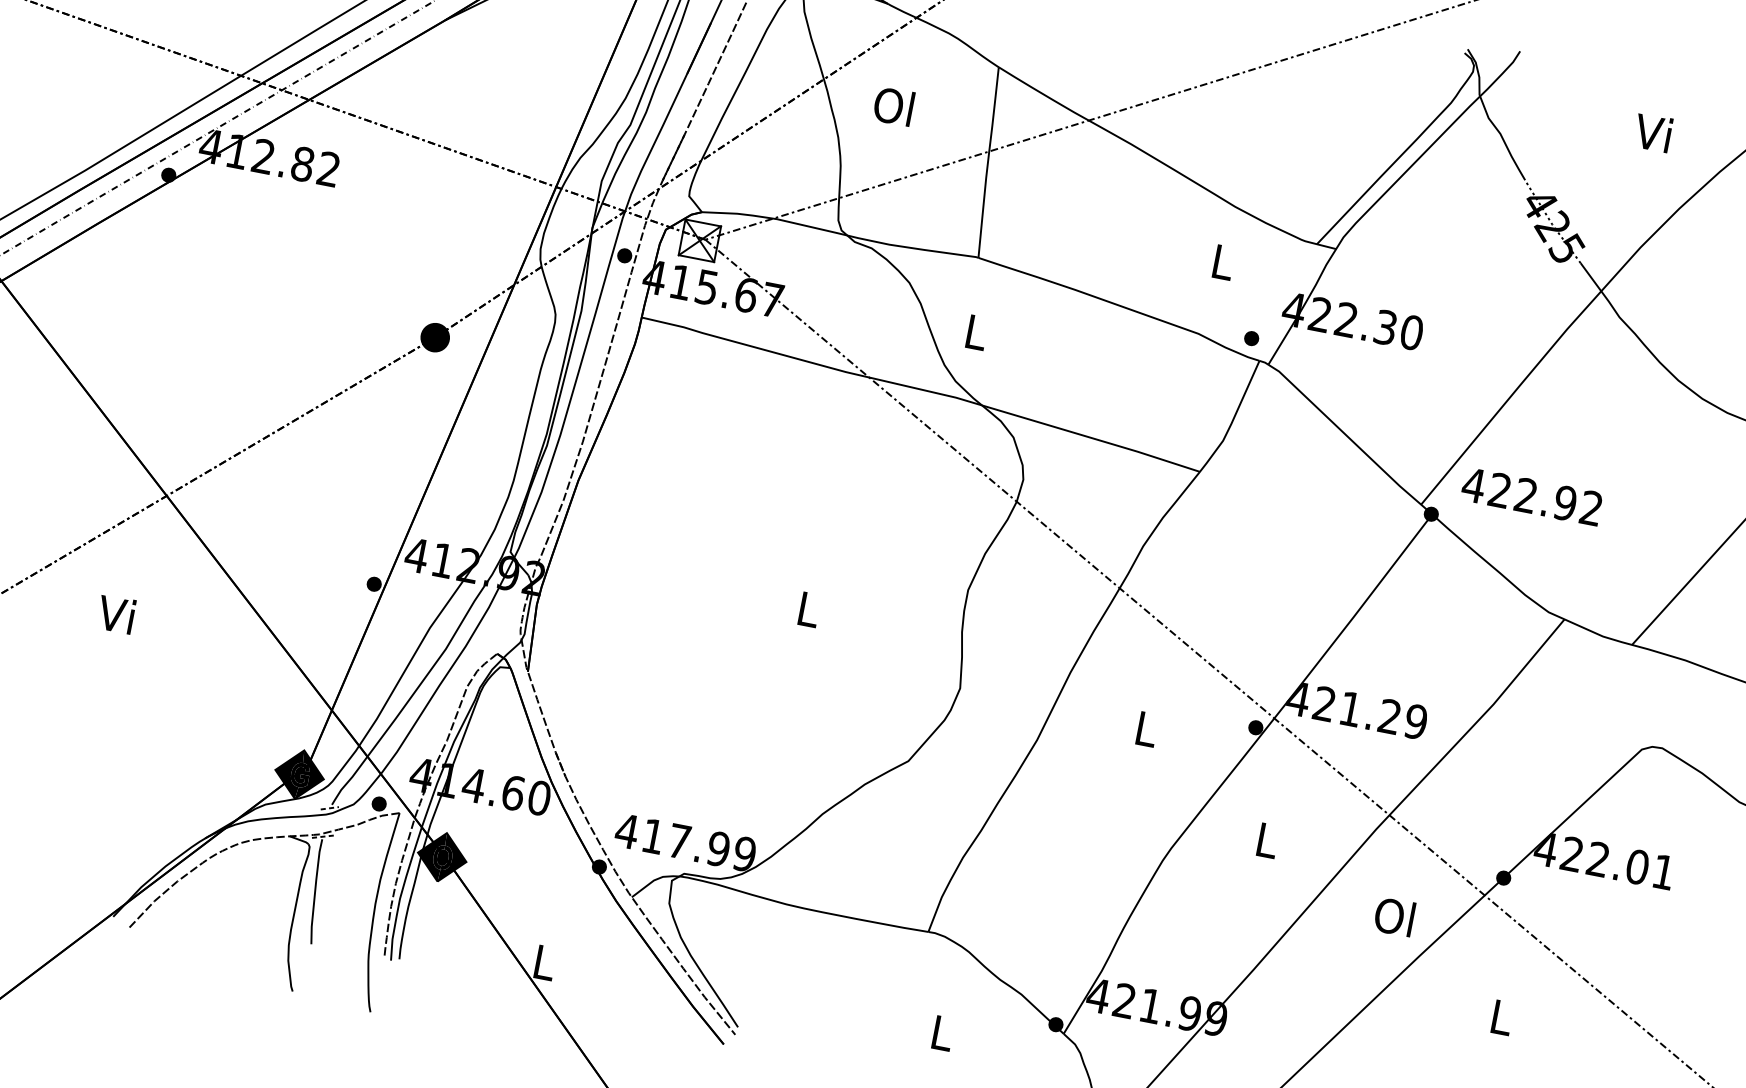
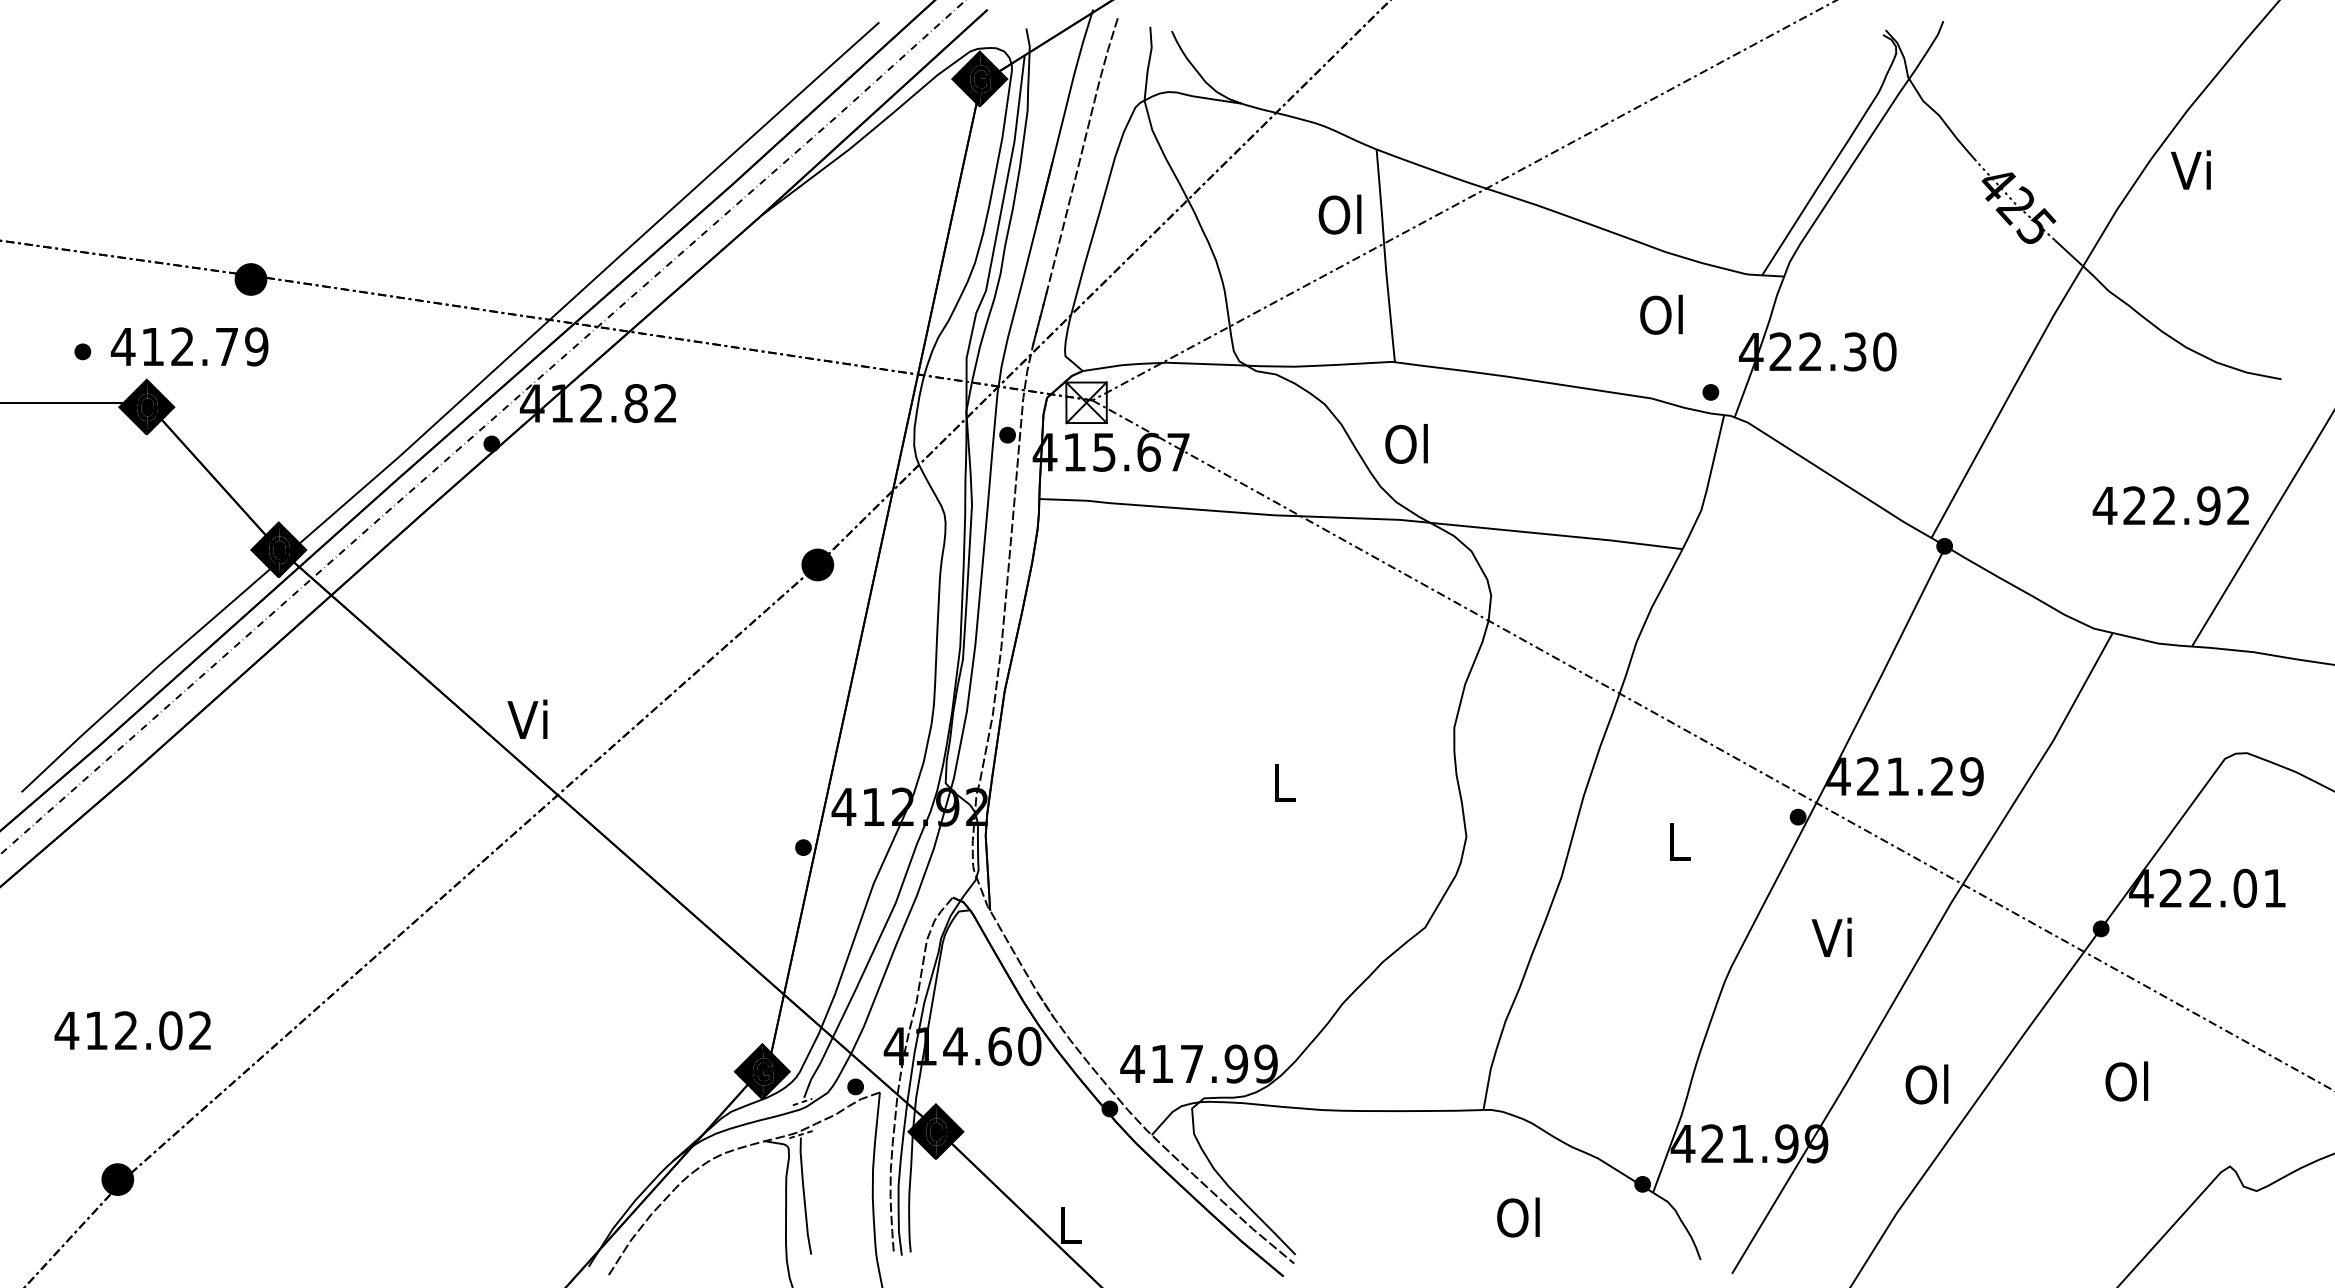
text: (893, 106) -> (1339, 214), moved
text: (1652, 132) -> (2190, 169), moved
text: (1221, 261) -> (1661, 314), L -> Ol
text: (974, 331) -> (1406, 443), L -> Ol
text: (1531, 496) -> (2170, 505), moved
text: (116, 613) -> (527, 718), moved
text: (1264, 838) -> (1831, 936), L -> Vi
text: (1394, 916) -> (1926, 1084), moved
text: (1499, 1016) -> (2126, 1081), L -> Ol
text: (940, 1032) -> (1518, 1217), L -> Ol

